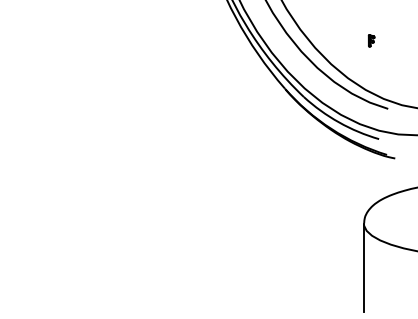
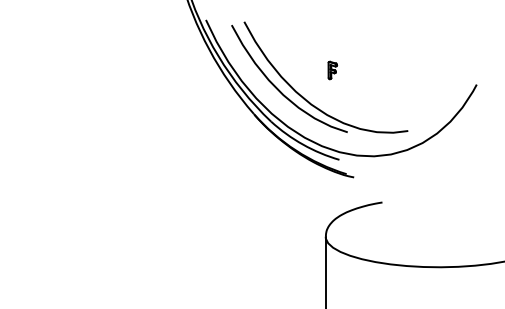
part: (371, 40) -> (332, 70), size x1.67

